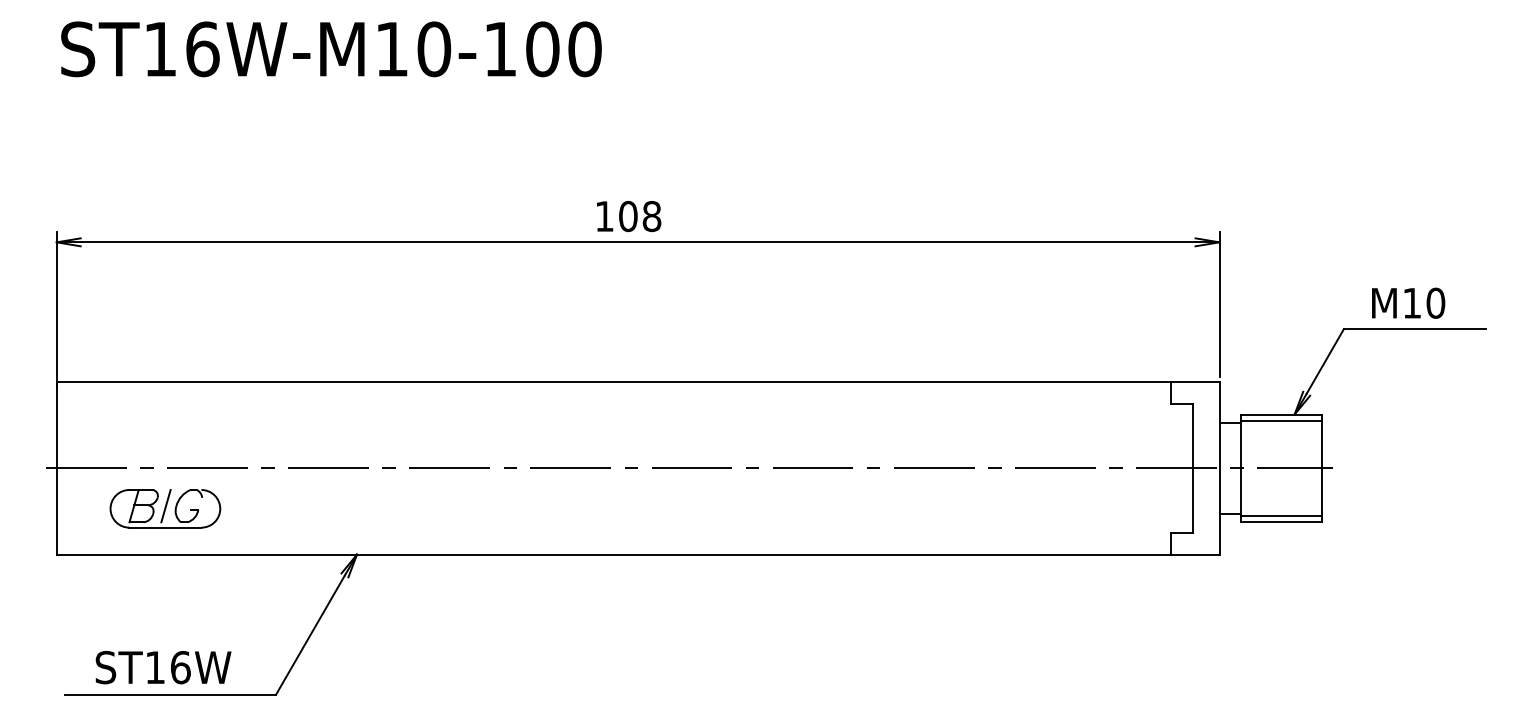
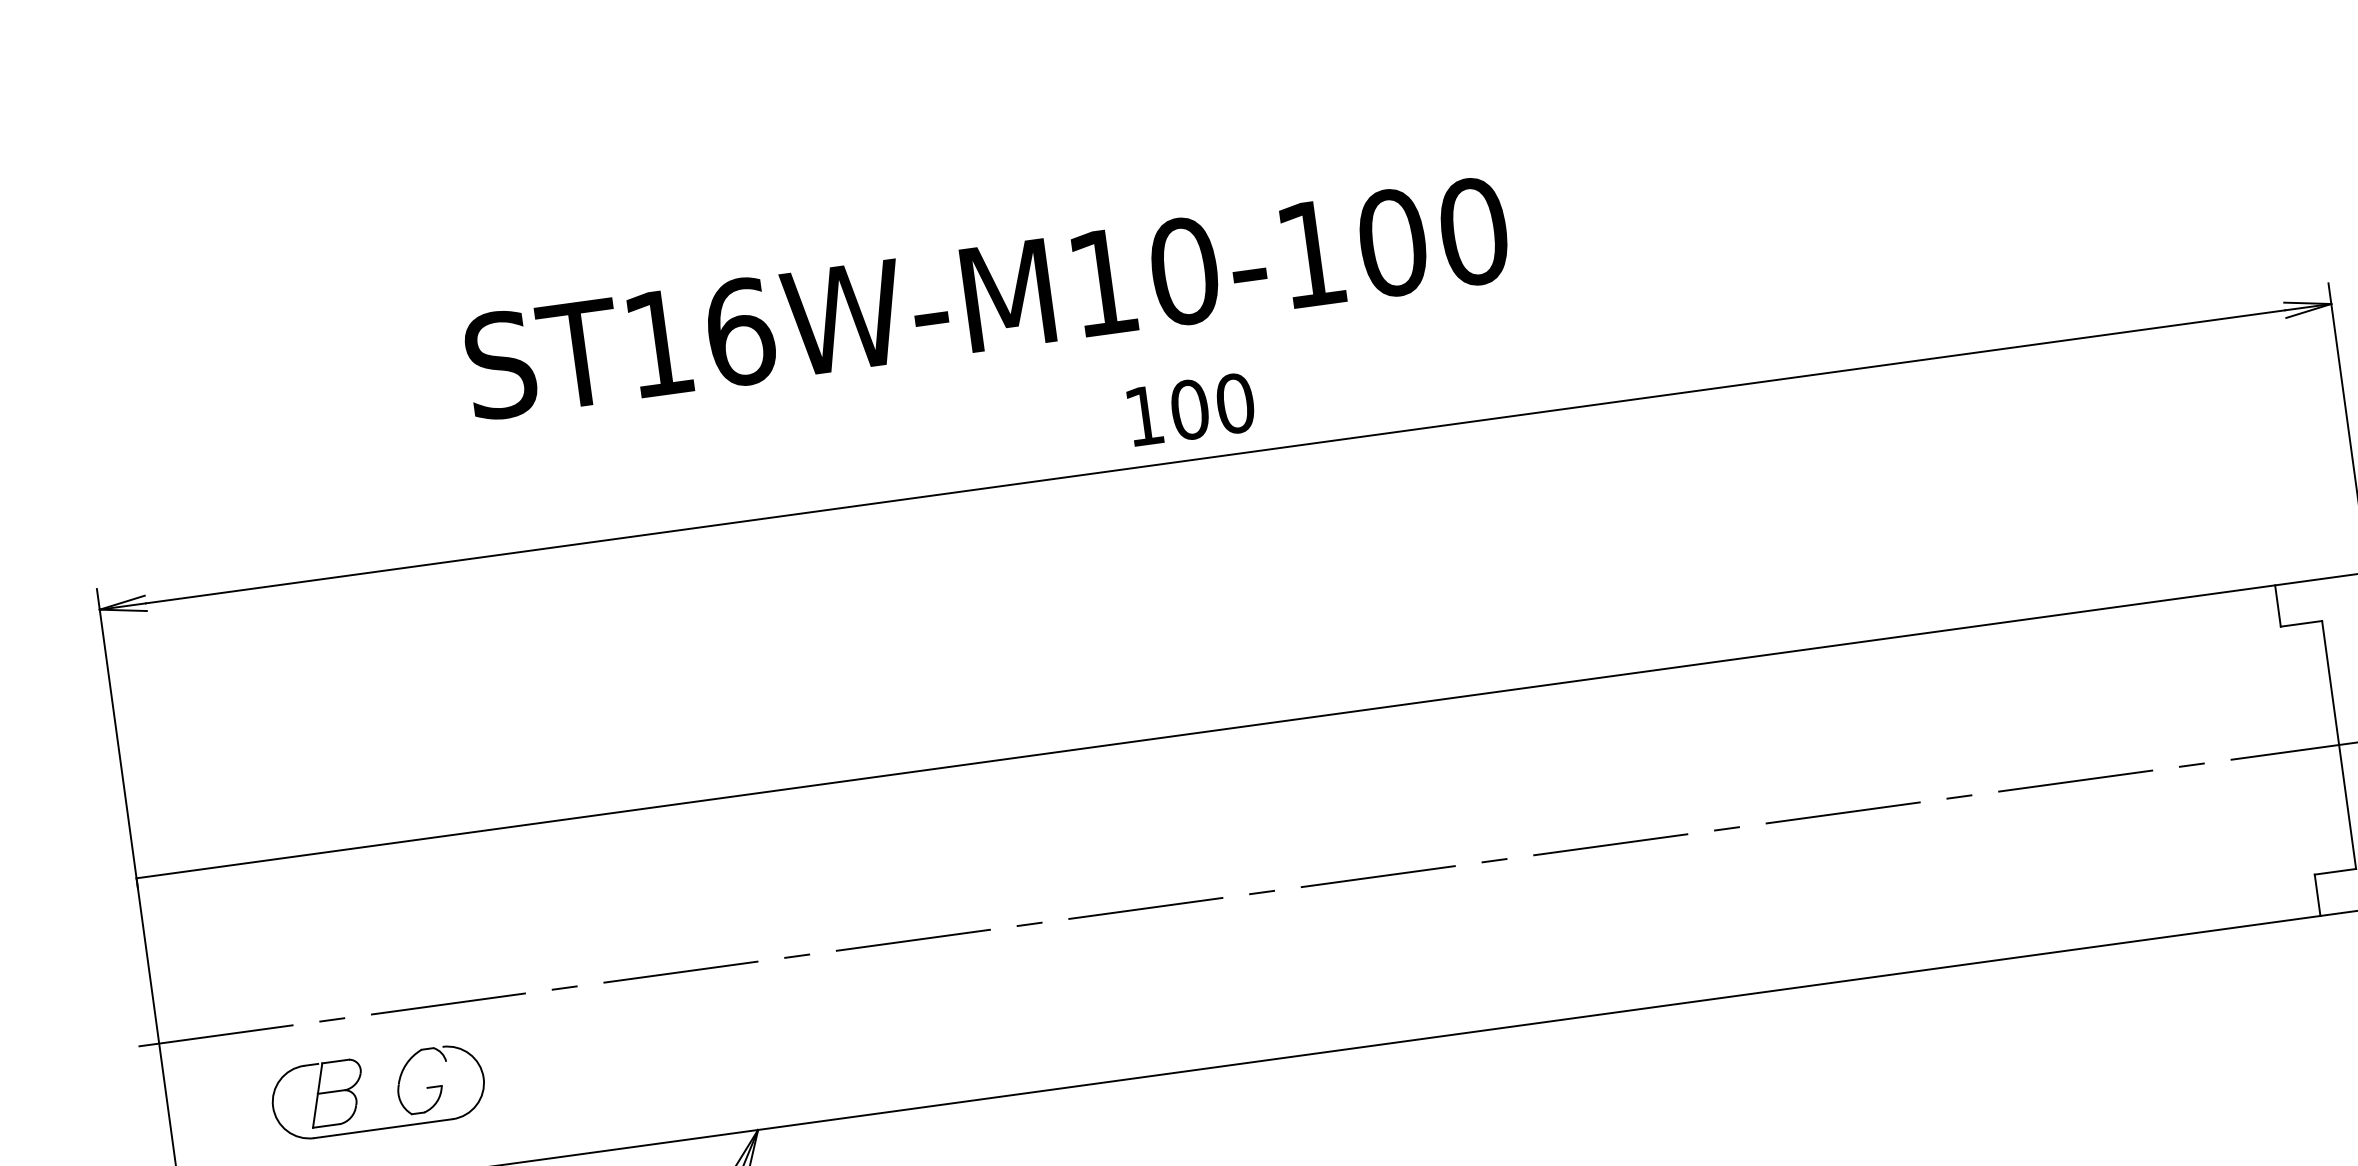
text: (331, 49) -> (987, 298), moved
text: (651, 216) -> (1234, 403), 108 -> 100
line: (165, 505) -> (377, 1086), removed

